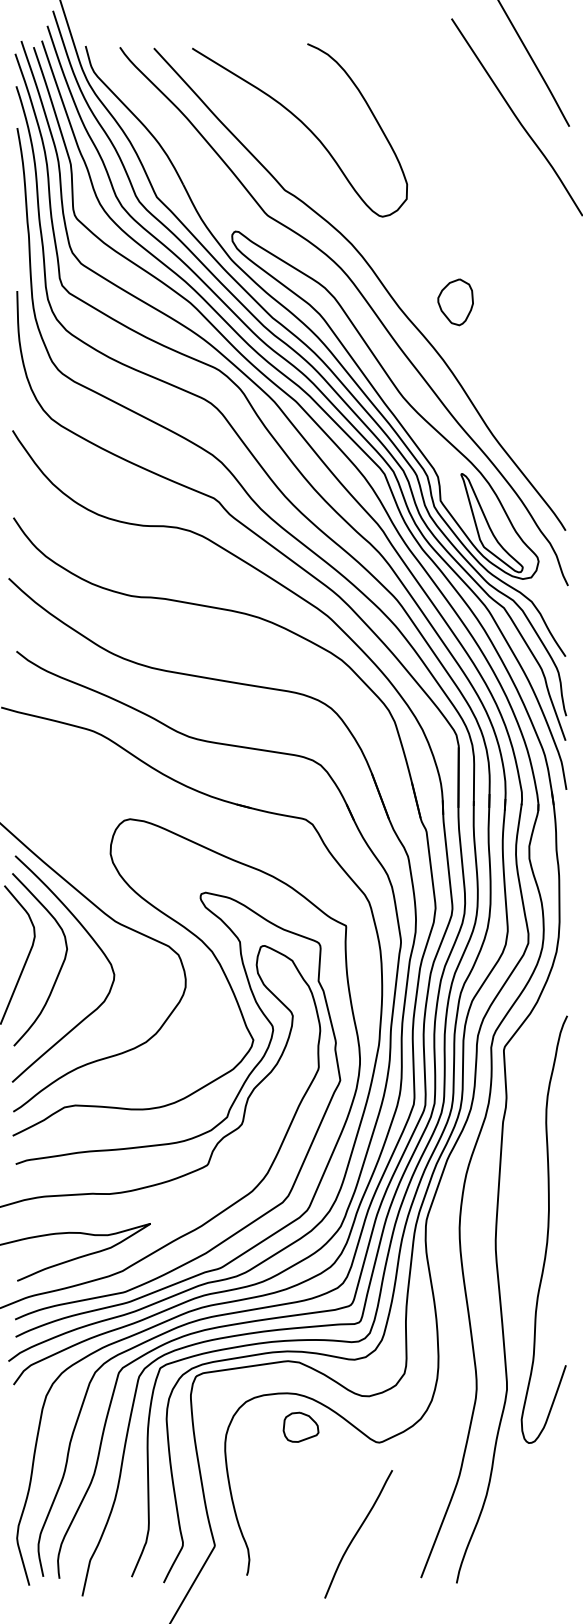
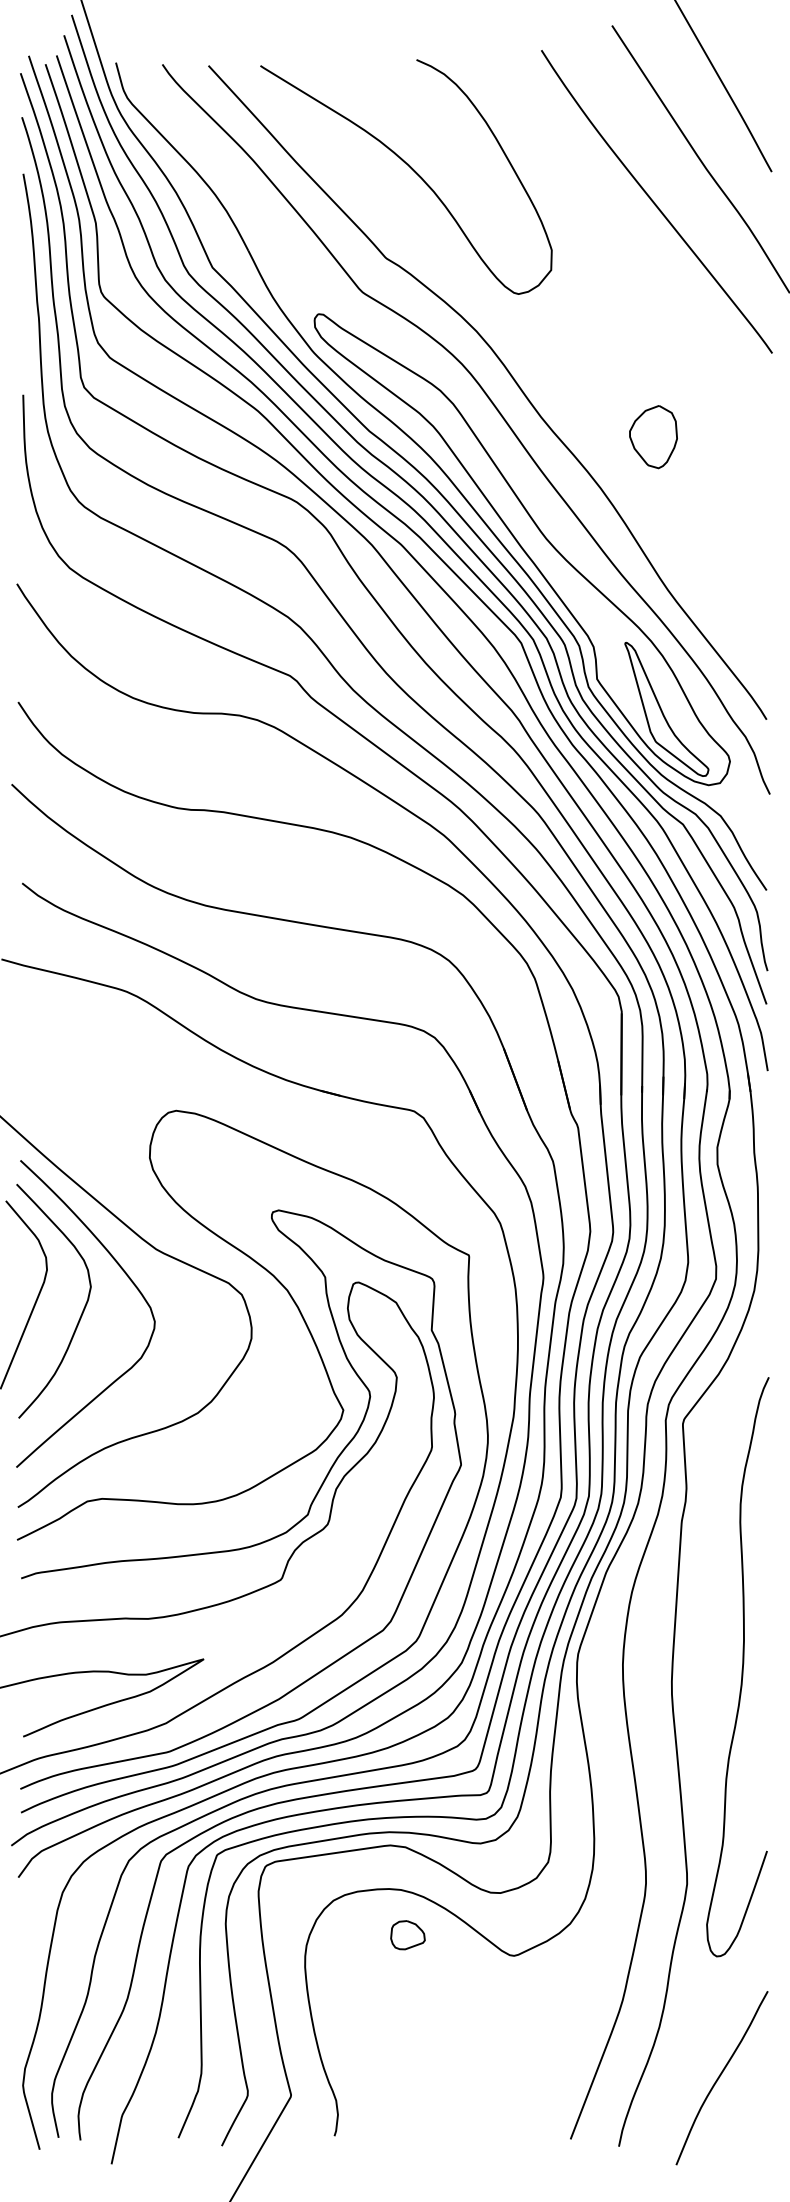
curve: (482, 148) -> (654, 201), added
part: (455, 302) -> (653, 437), moved
part: (300, 1427) -> (407, 1935), size x0.71
curve: (356, 1534) -> (719, 2078), moved

